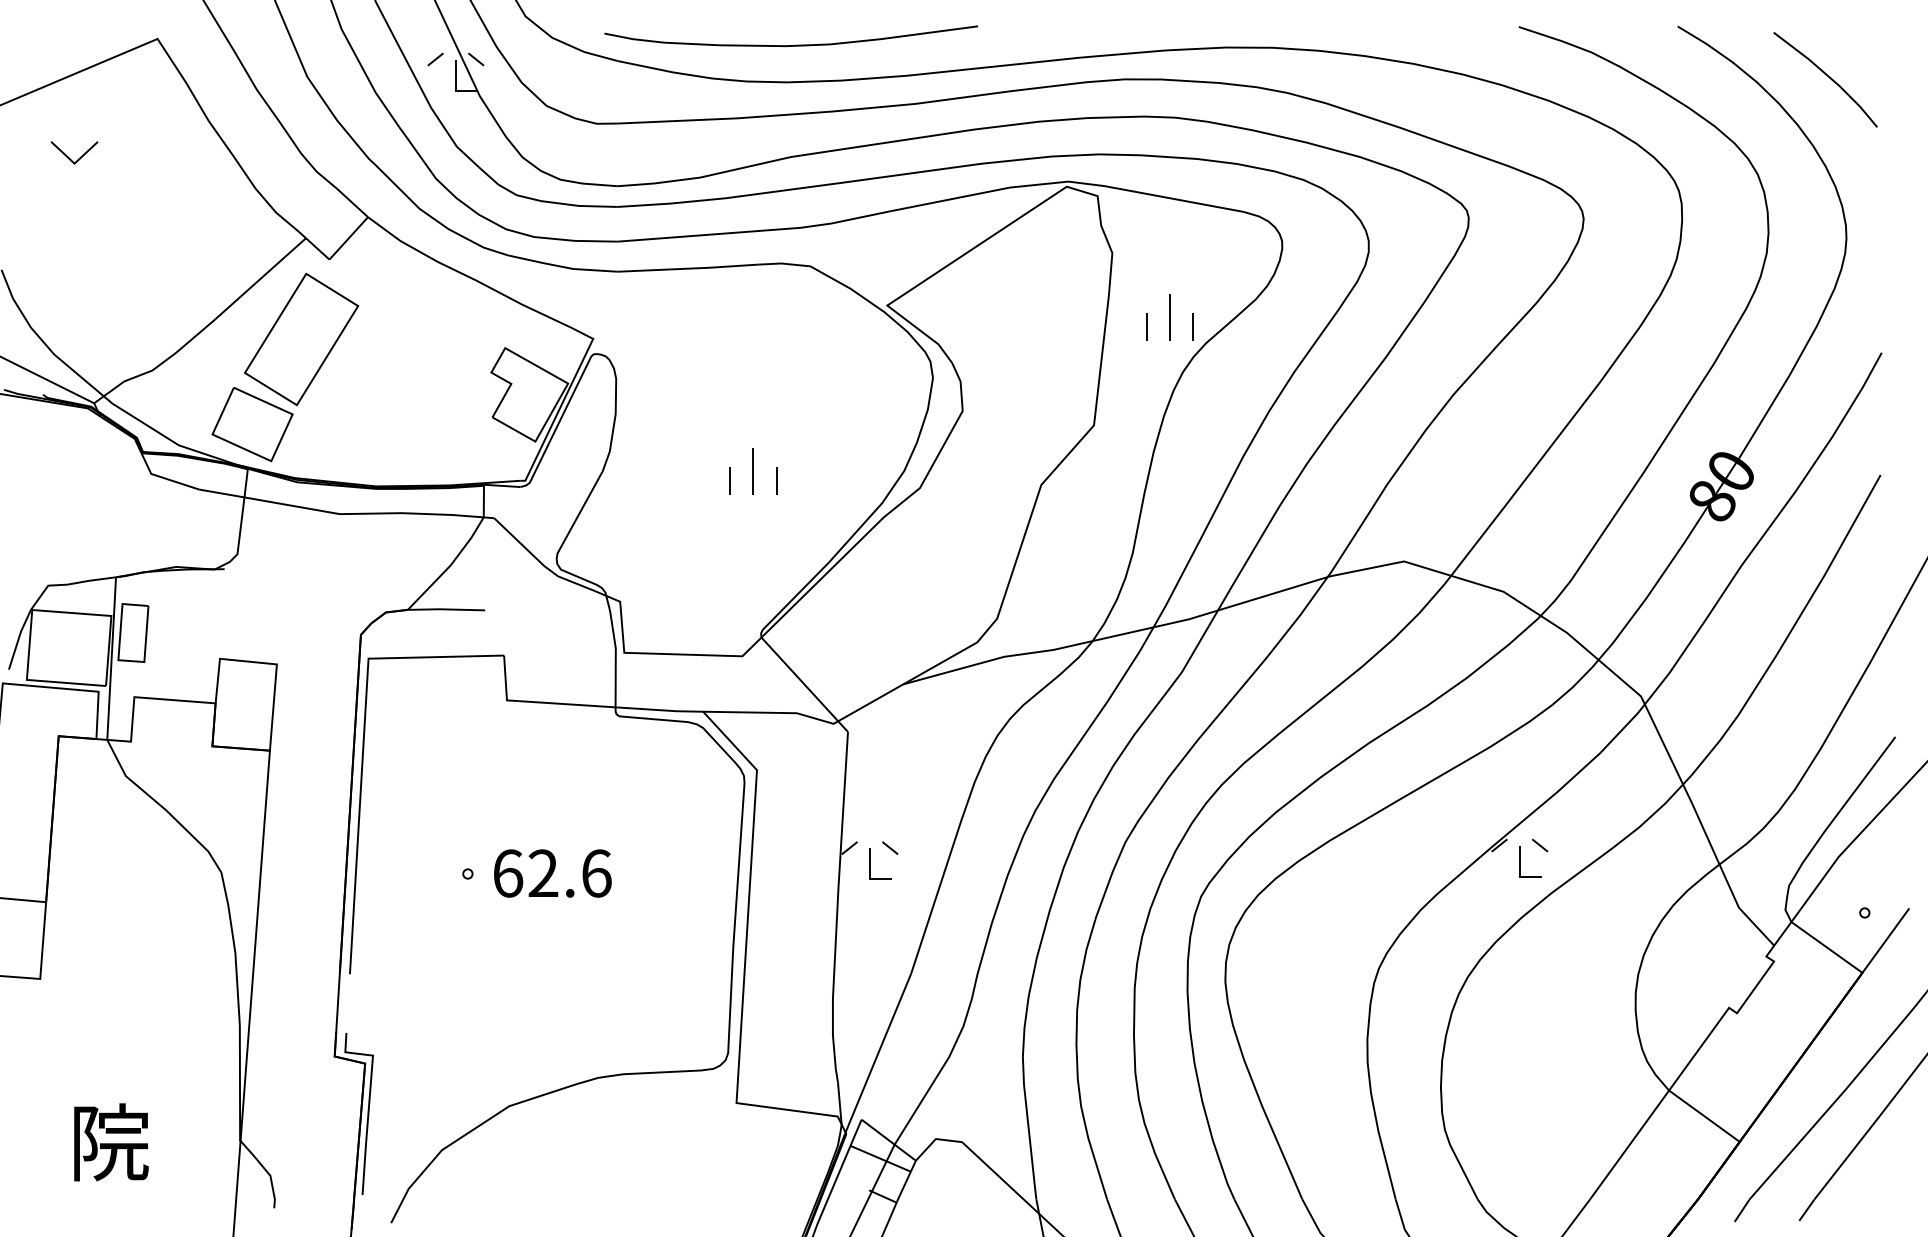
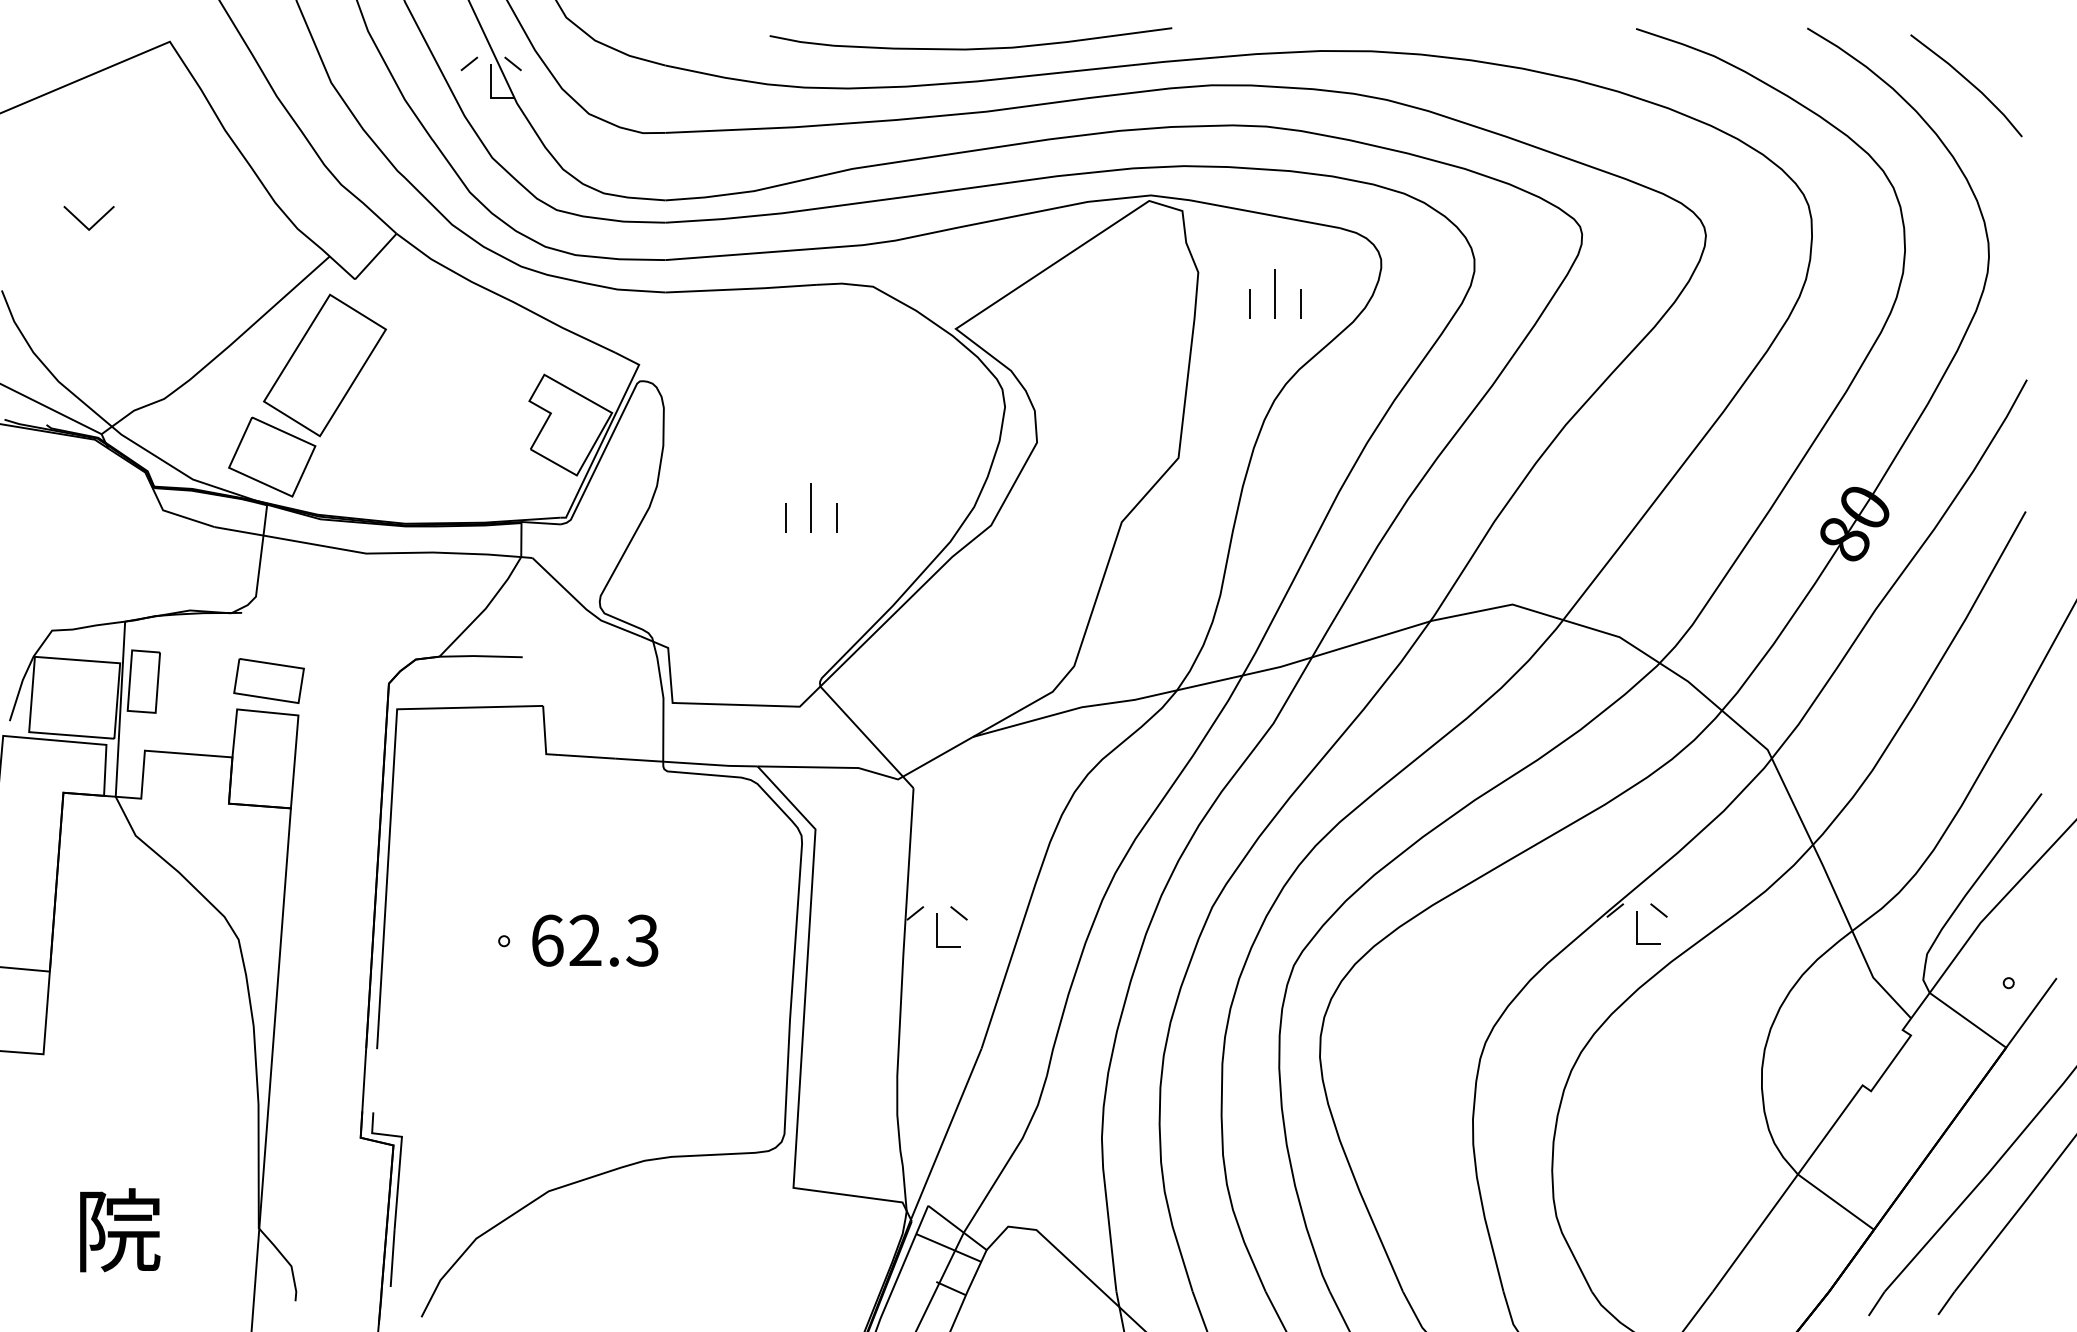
curve: (794, 44) -> (974, 47), moved
part: (69, 157) -> (83, 223), moved
part: (1169, 317) -> (1274, 294), moved
part: (249, 632) -> (268, 681), added
text: (596, 873) -> (642, 940), 62.6 -> 62.3

